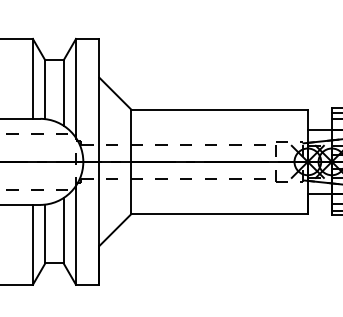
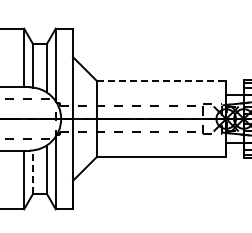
line: (219, 109) -> (161, 80), solid -> dashed
line: (45, 234) -> (33, 172), solid -> dashed

